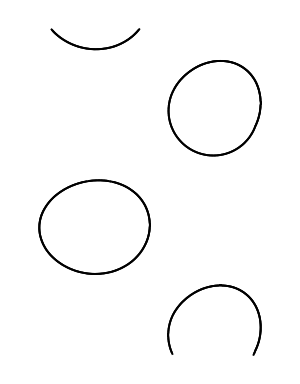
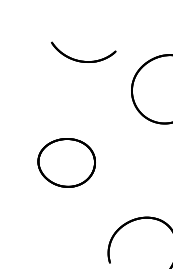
part: (95, 48) -> (81, 61), moved
part: (94, 226) -> (66, 162), size x0.7

